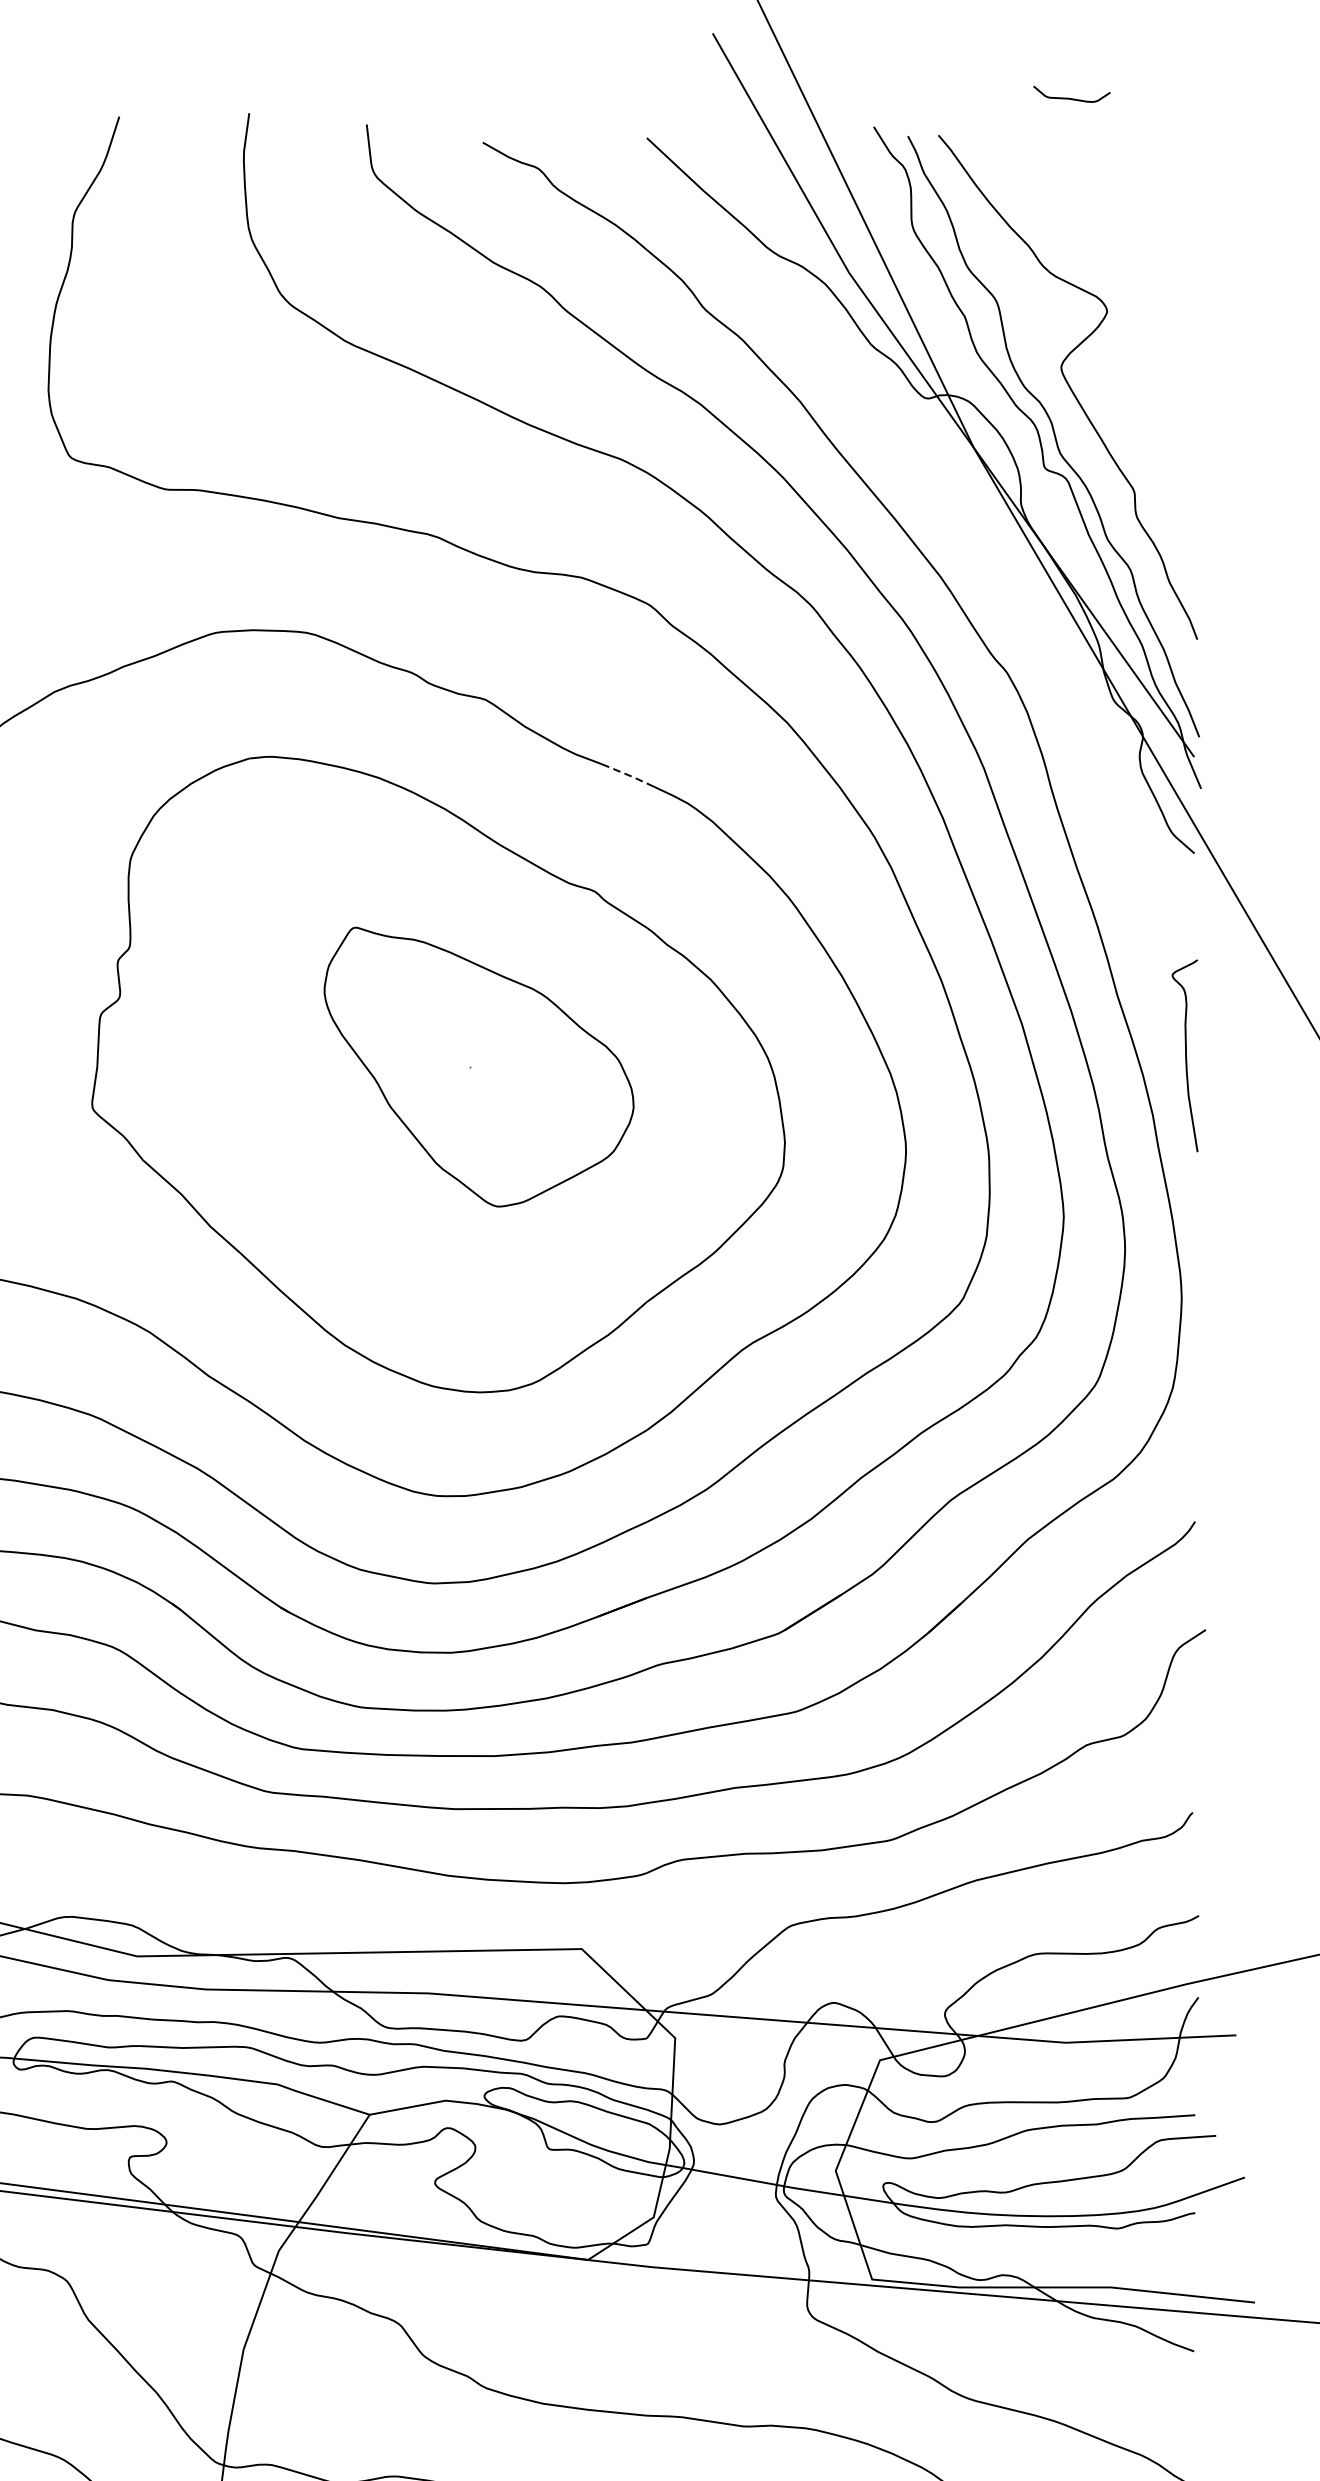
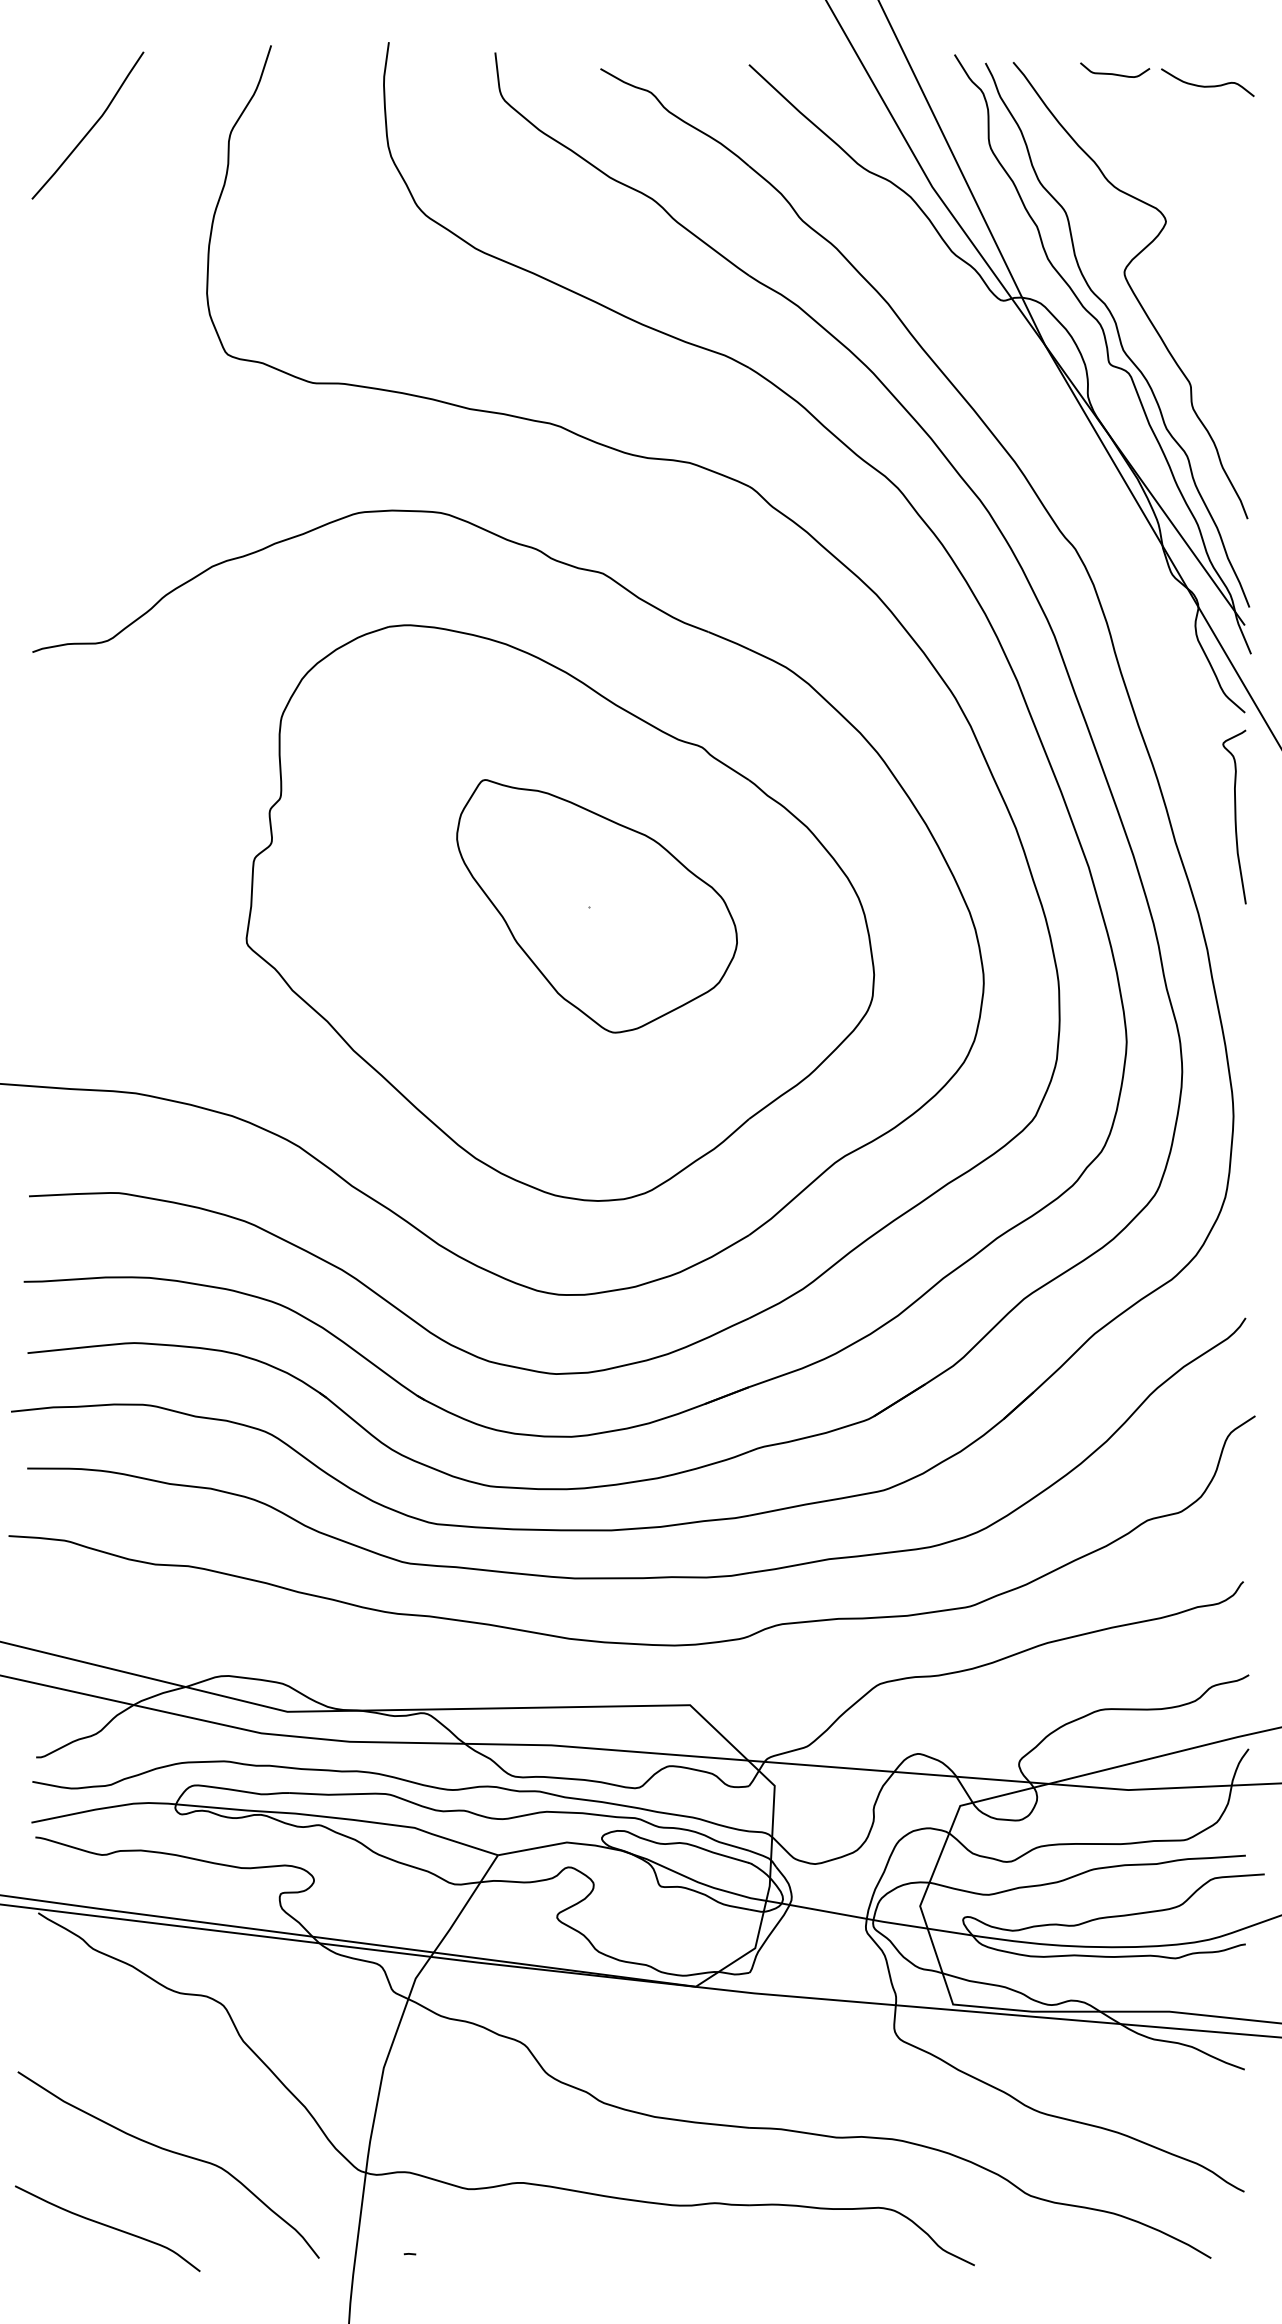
curve: (1072, 98) -> (1115, 73), moved
curve: (1152, 160) -> (1207, 85), added
line: (625, 773) -> (729, 640), dashed -> solid
curve: (1185, 1055) -> (1234, 816), moved

